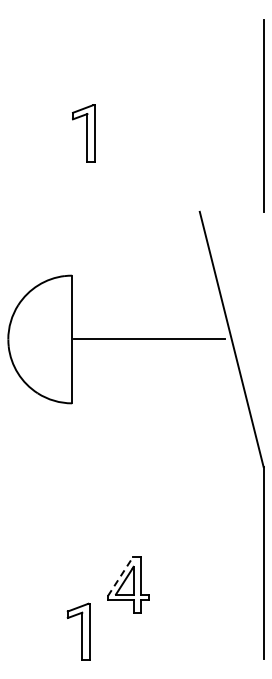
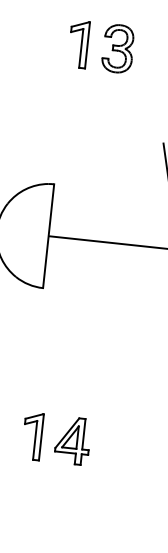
part: (132, 102) -> (118, 48), added
part: (83, 133) -> (78, 44), moved
line: (120, 576) -> (67, 433), dashed -> solid
part: (78, 631) -> (32, 435), moved

